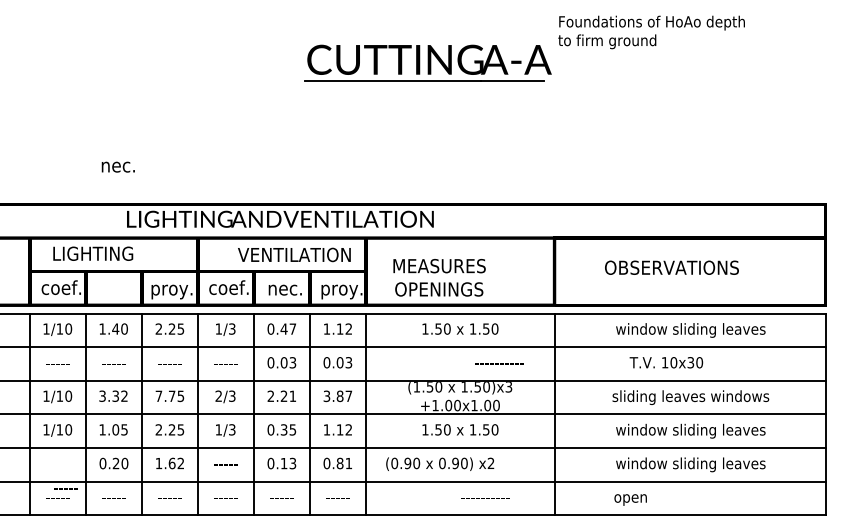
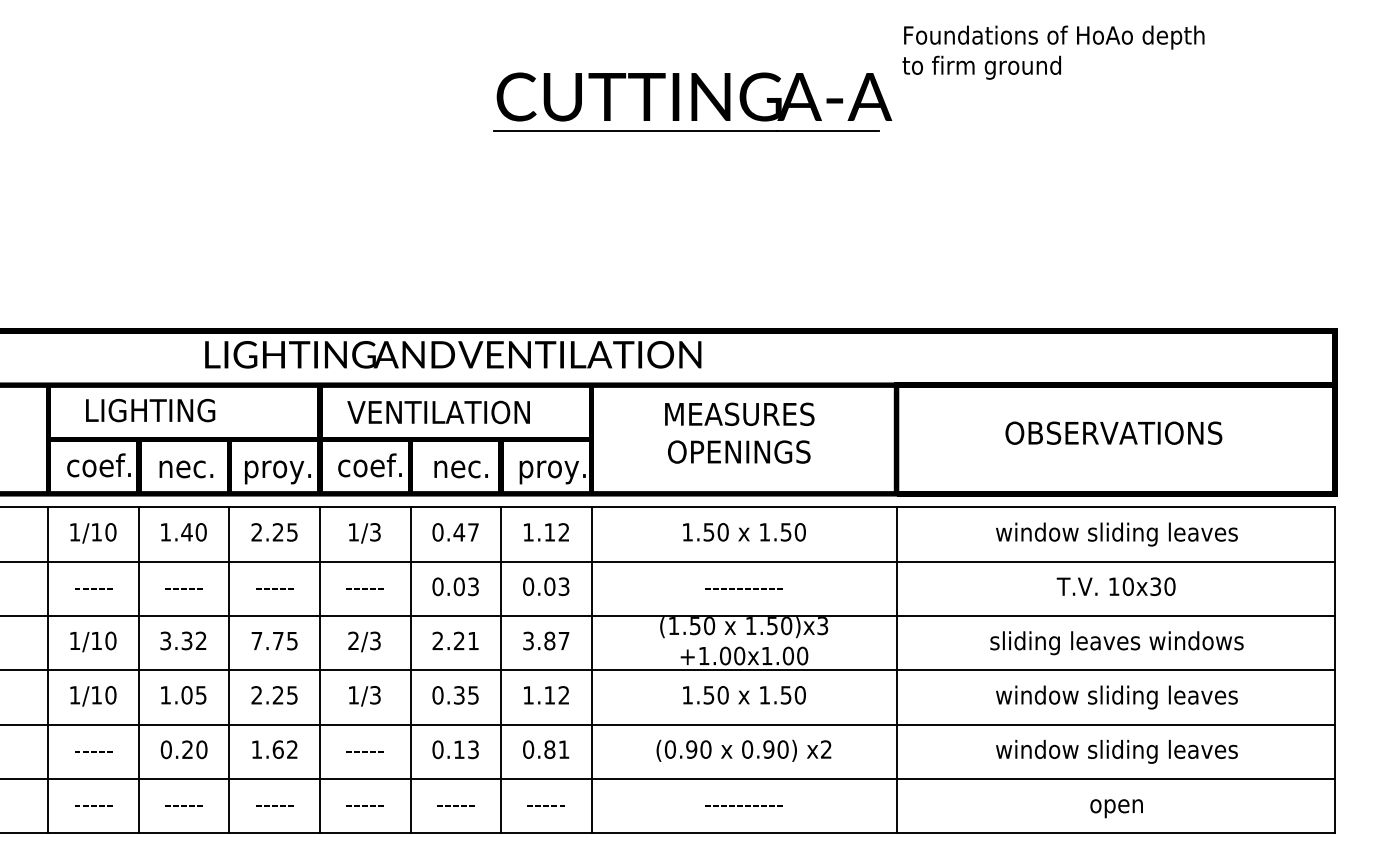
text: (117, 166) -> (184, 468), moved
text: (294, 254) -> (438, 411), moved
text: (671, 267) -> (1113, 432), moved
text: (439, 277) -> (739, 432), moved
text: (666, 362) -> (1116, 586), moved
text: (499, 363) -> (744, 587), moved
text: (440, 463) -> (744, 749), moved
text: (65, 488) -> (92, 751), moved
text: (485, 498) -> (744, 806), moved
text: (630, 499) -> (1116, 807), moved

